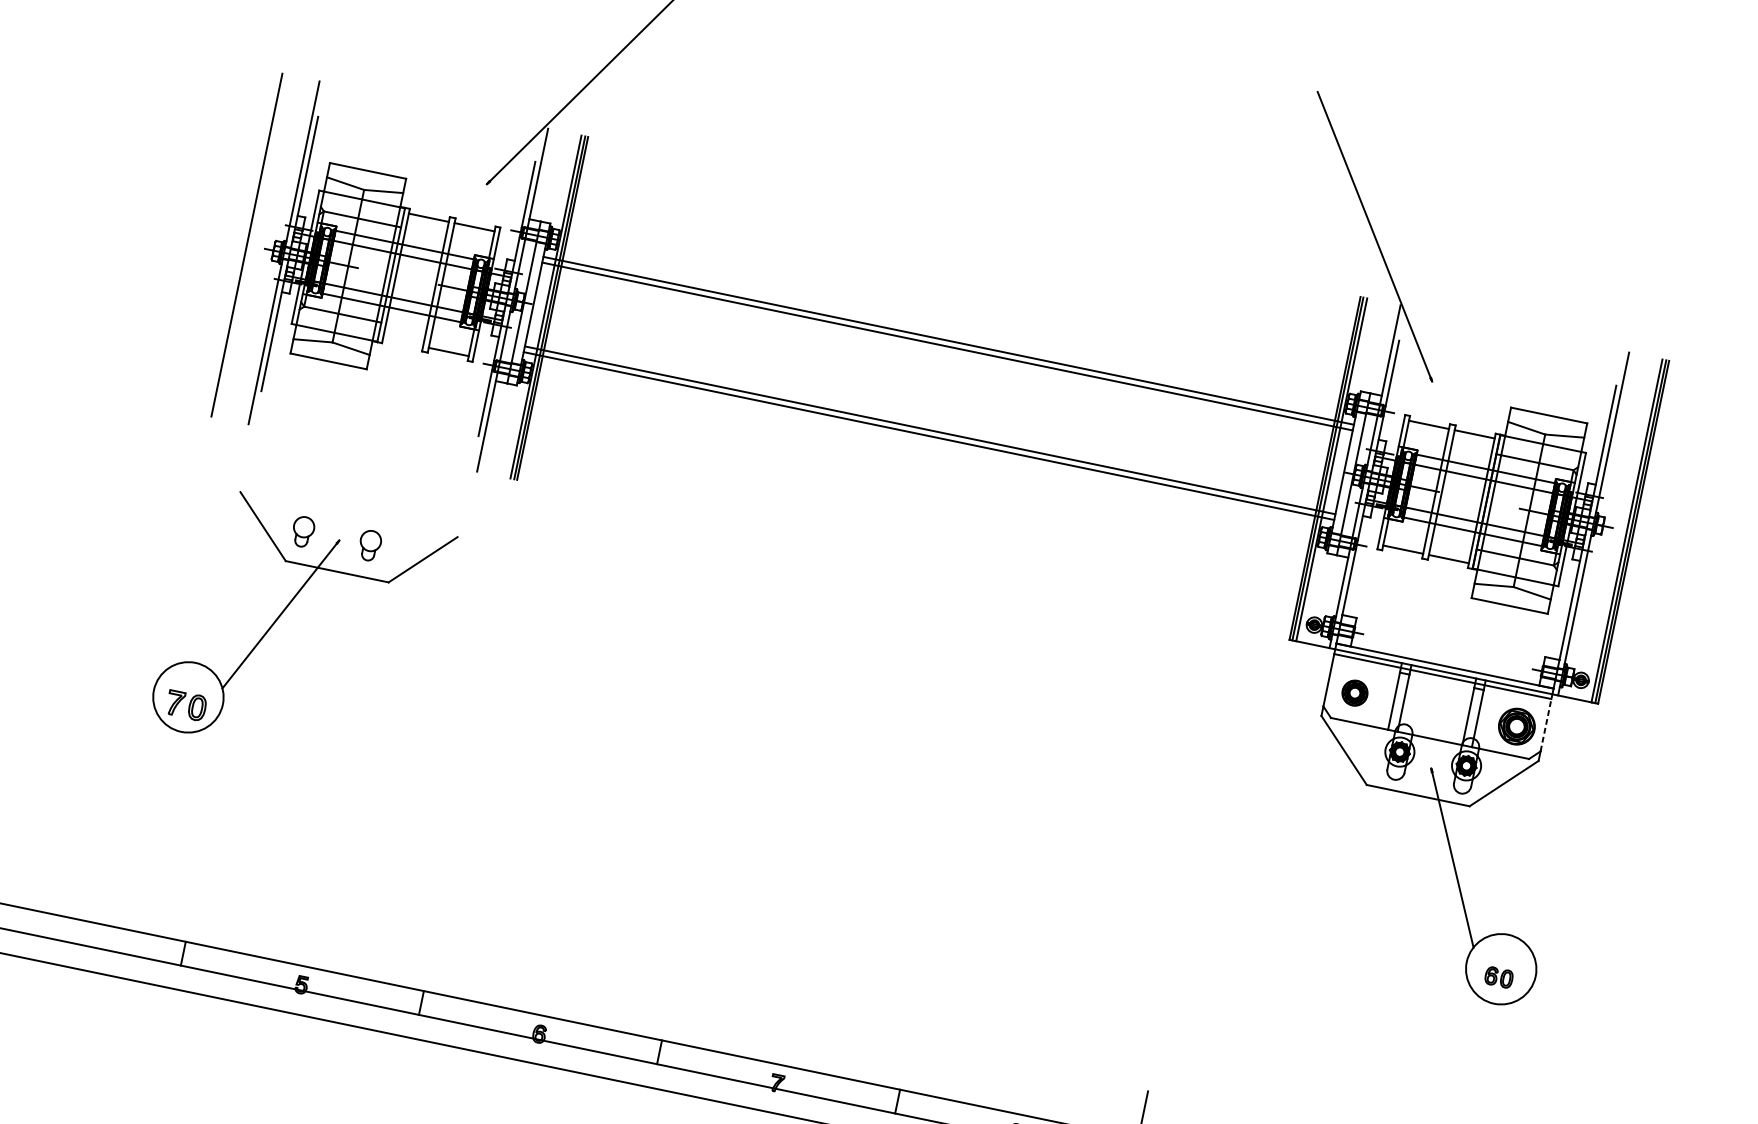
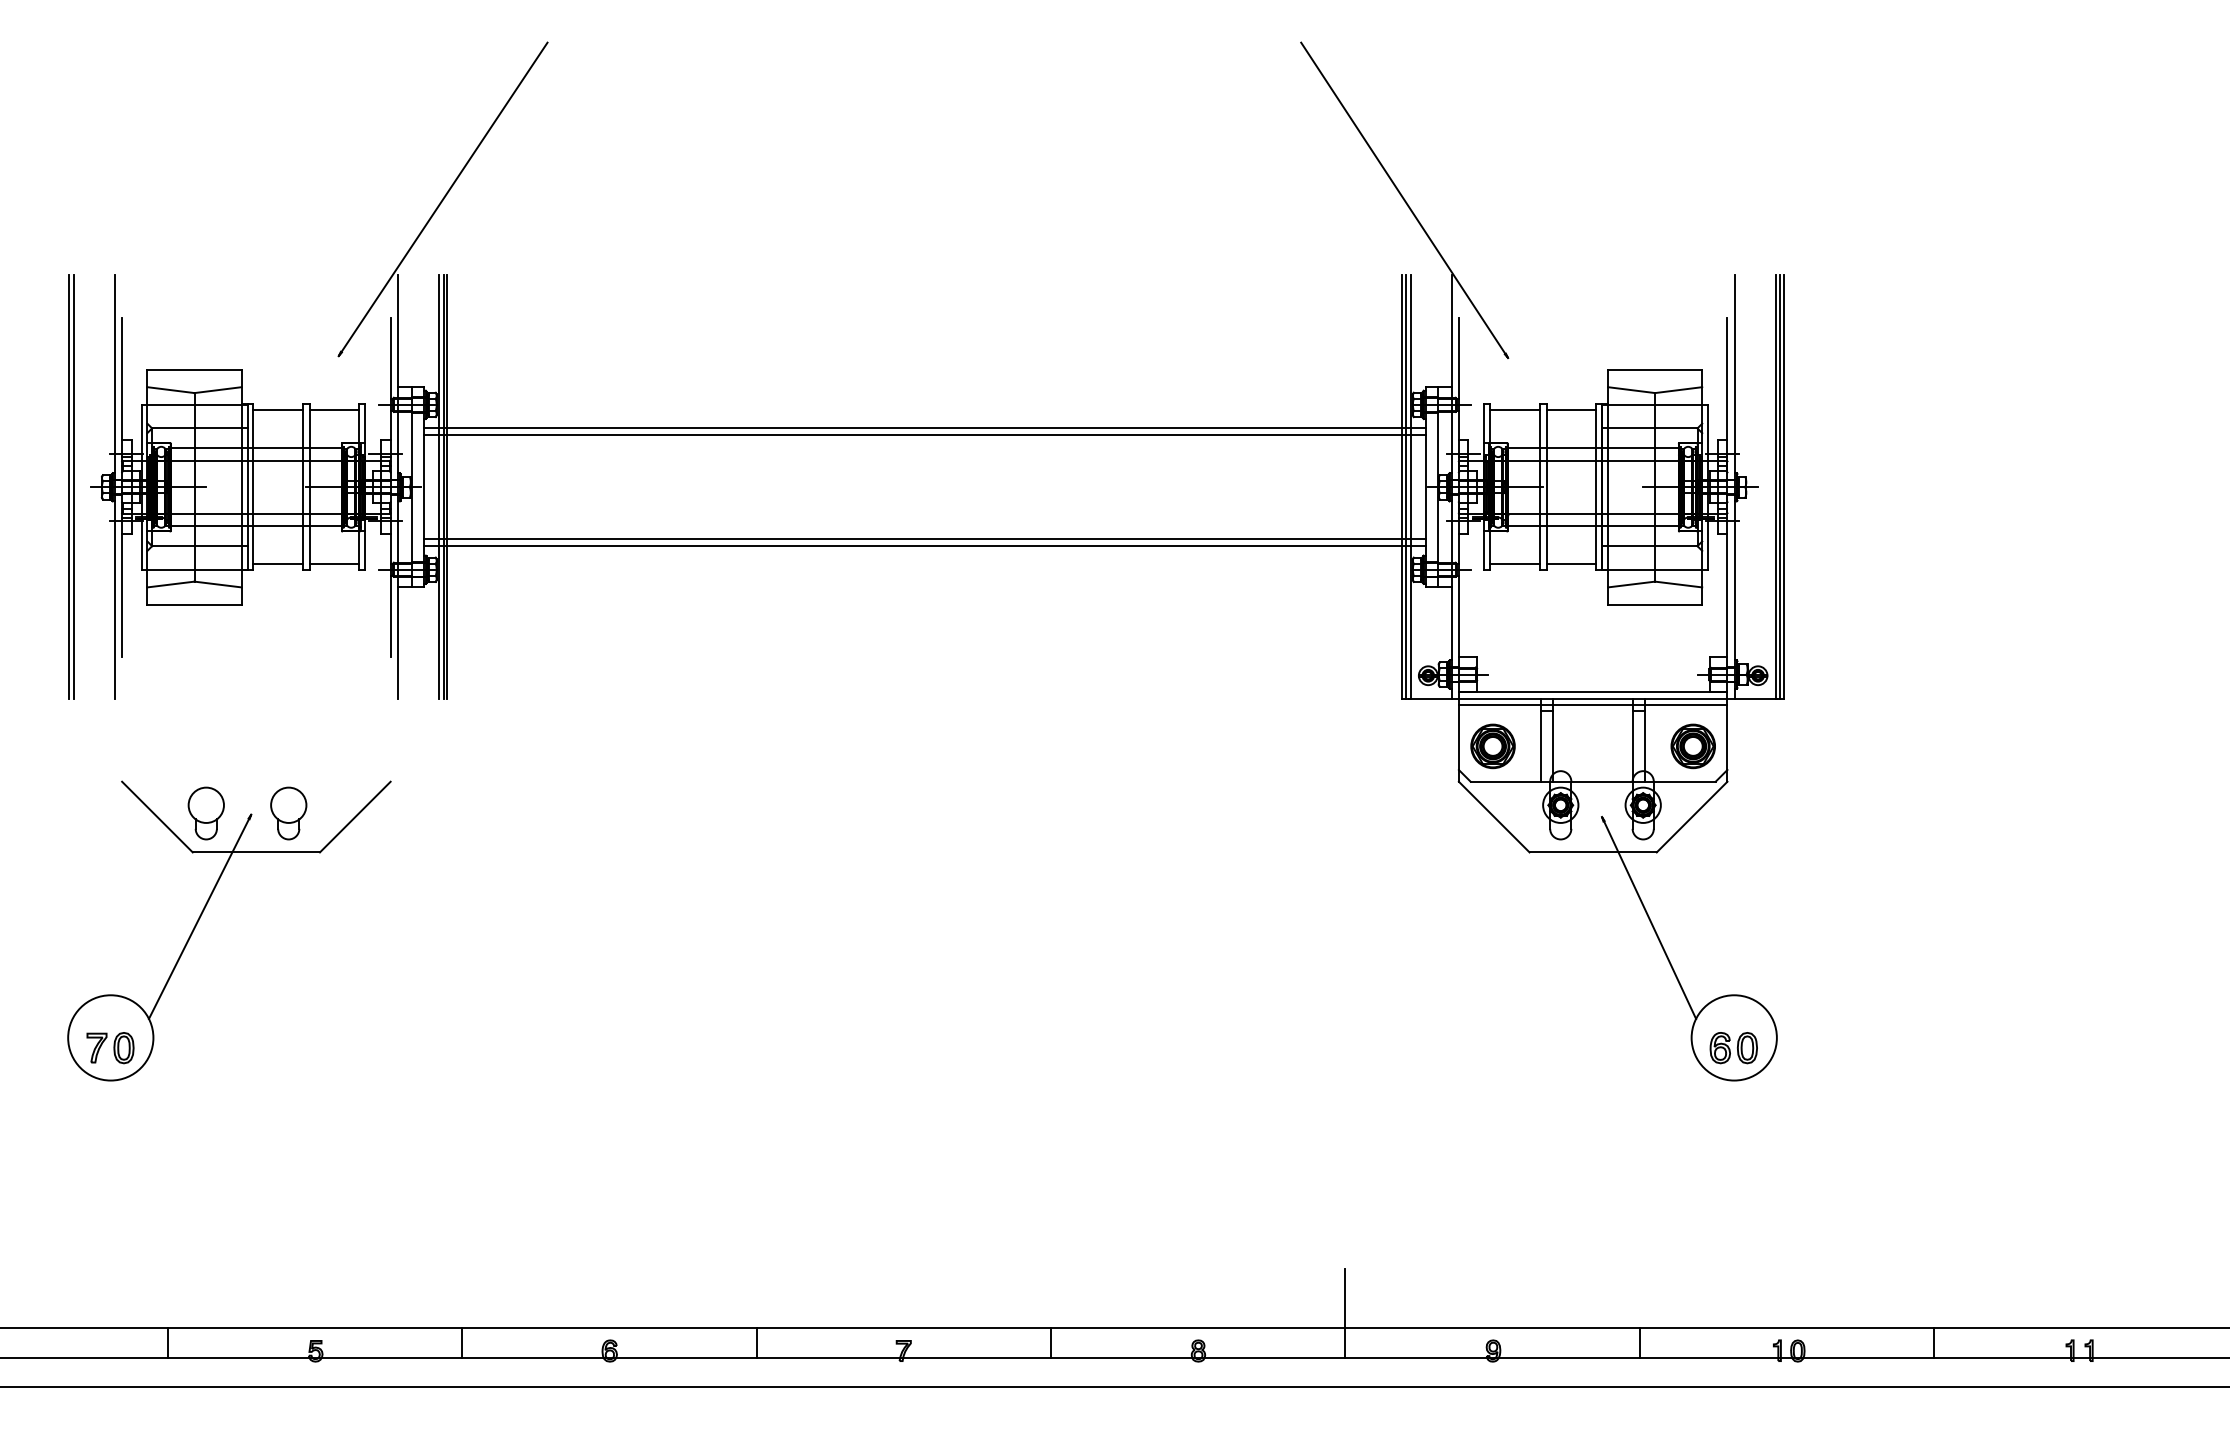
line: (250, 246) -> (73, 487), added
line: (402, 342) -> (277, 564), added
part: (302, 531) -> (205, 813), size x1.43
part: (369, 545) -> (288, 813), size x1.43
part: (1354, 693) -> (1492, 746), size x1.43
line: (1546, 722) -> (1727, 734), dashed -> solid
part: (1498, 977) -> (1733, 1048), size x1.43

